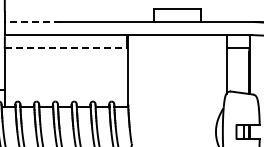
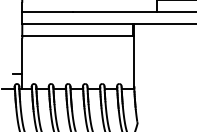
line: (32, 21) -> (47, 11), dashed -> solid
line: (66, 48) -> (78, 35), dashed -> solid

